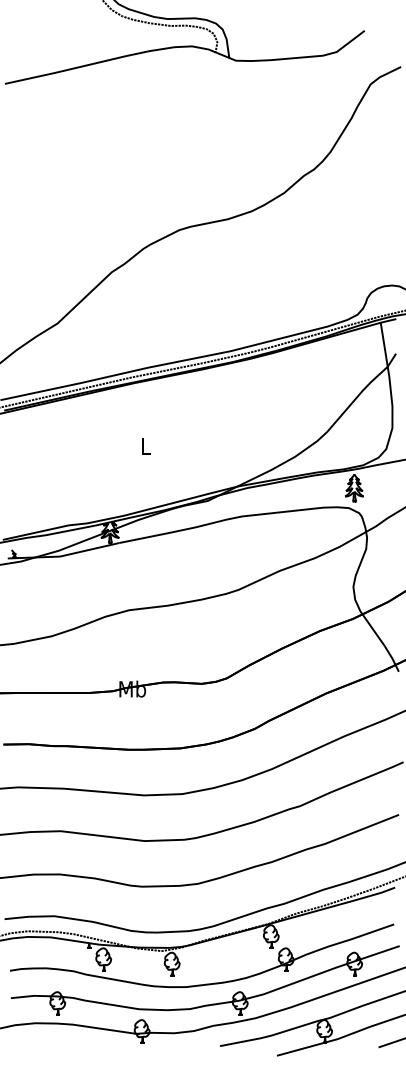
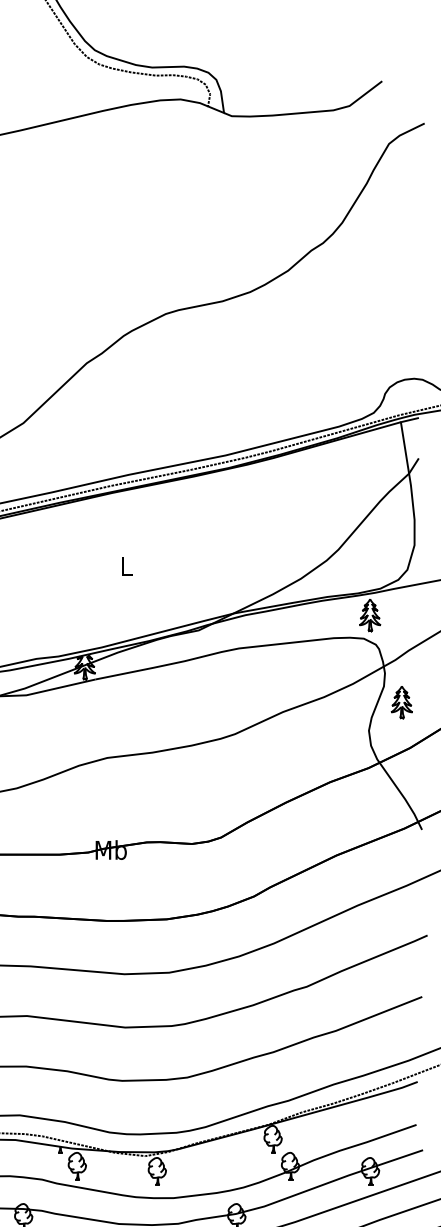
part: (381, 562) -> (401, 702), added

